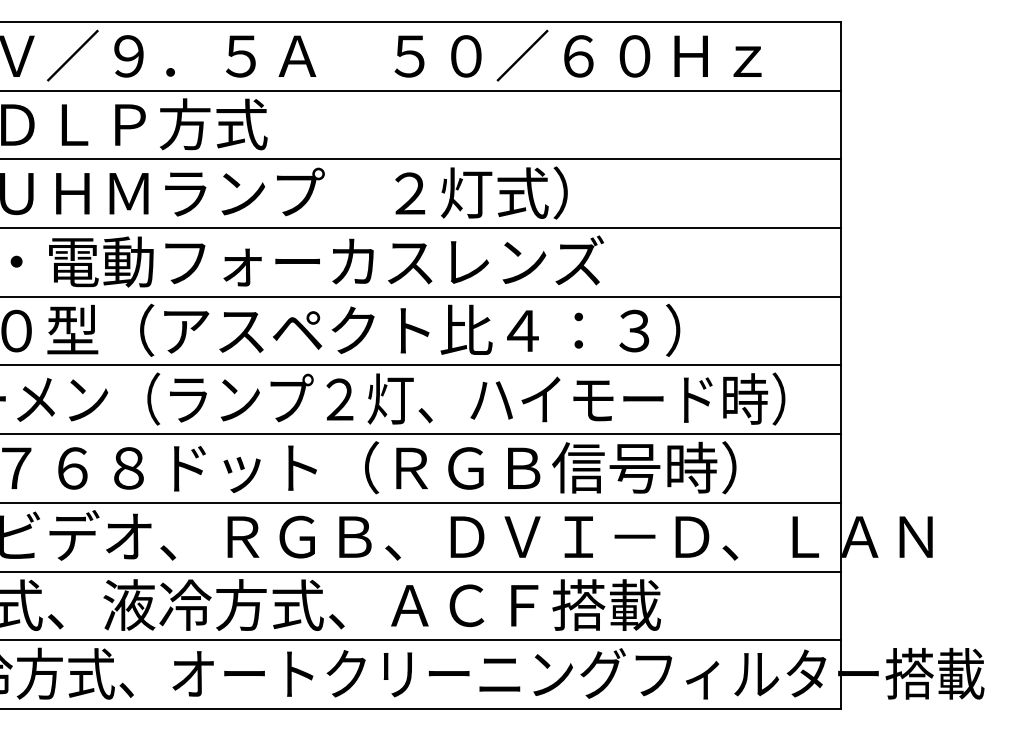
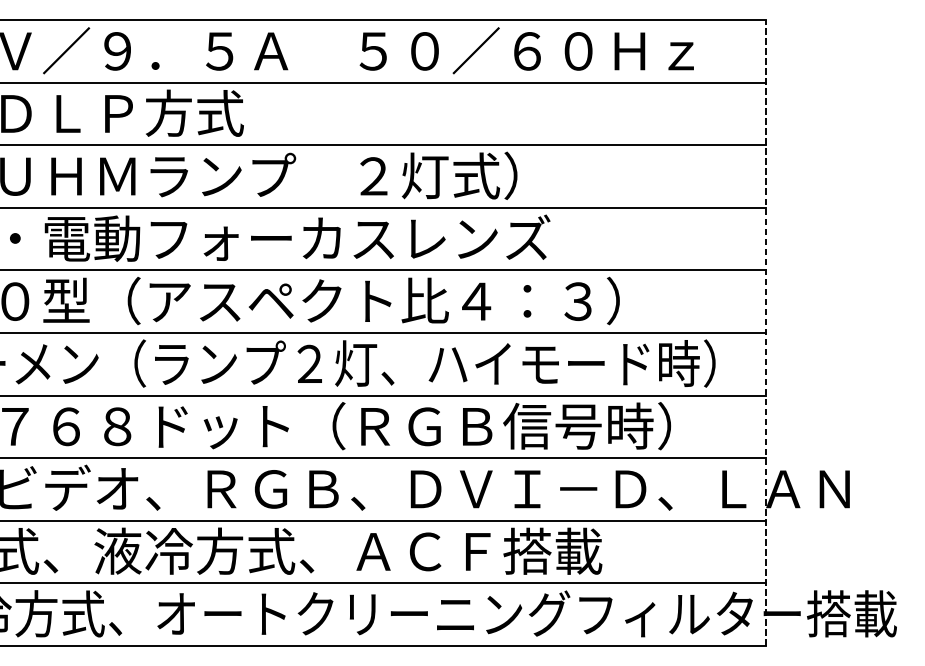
line: (840, 365) -> (765, 333), solid -> dashed

